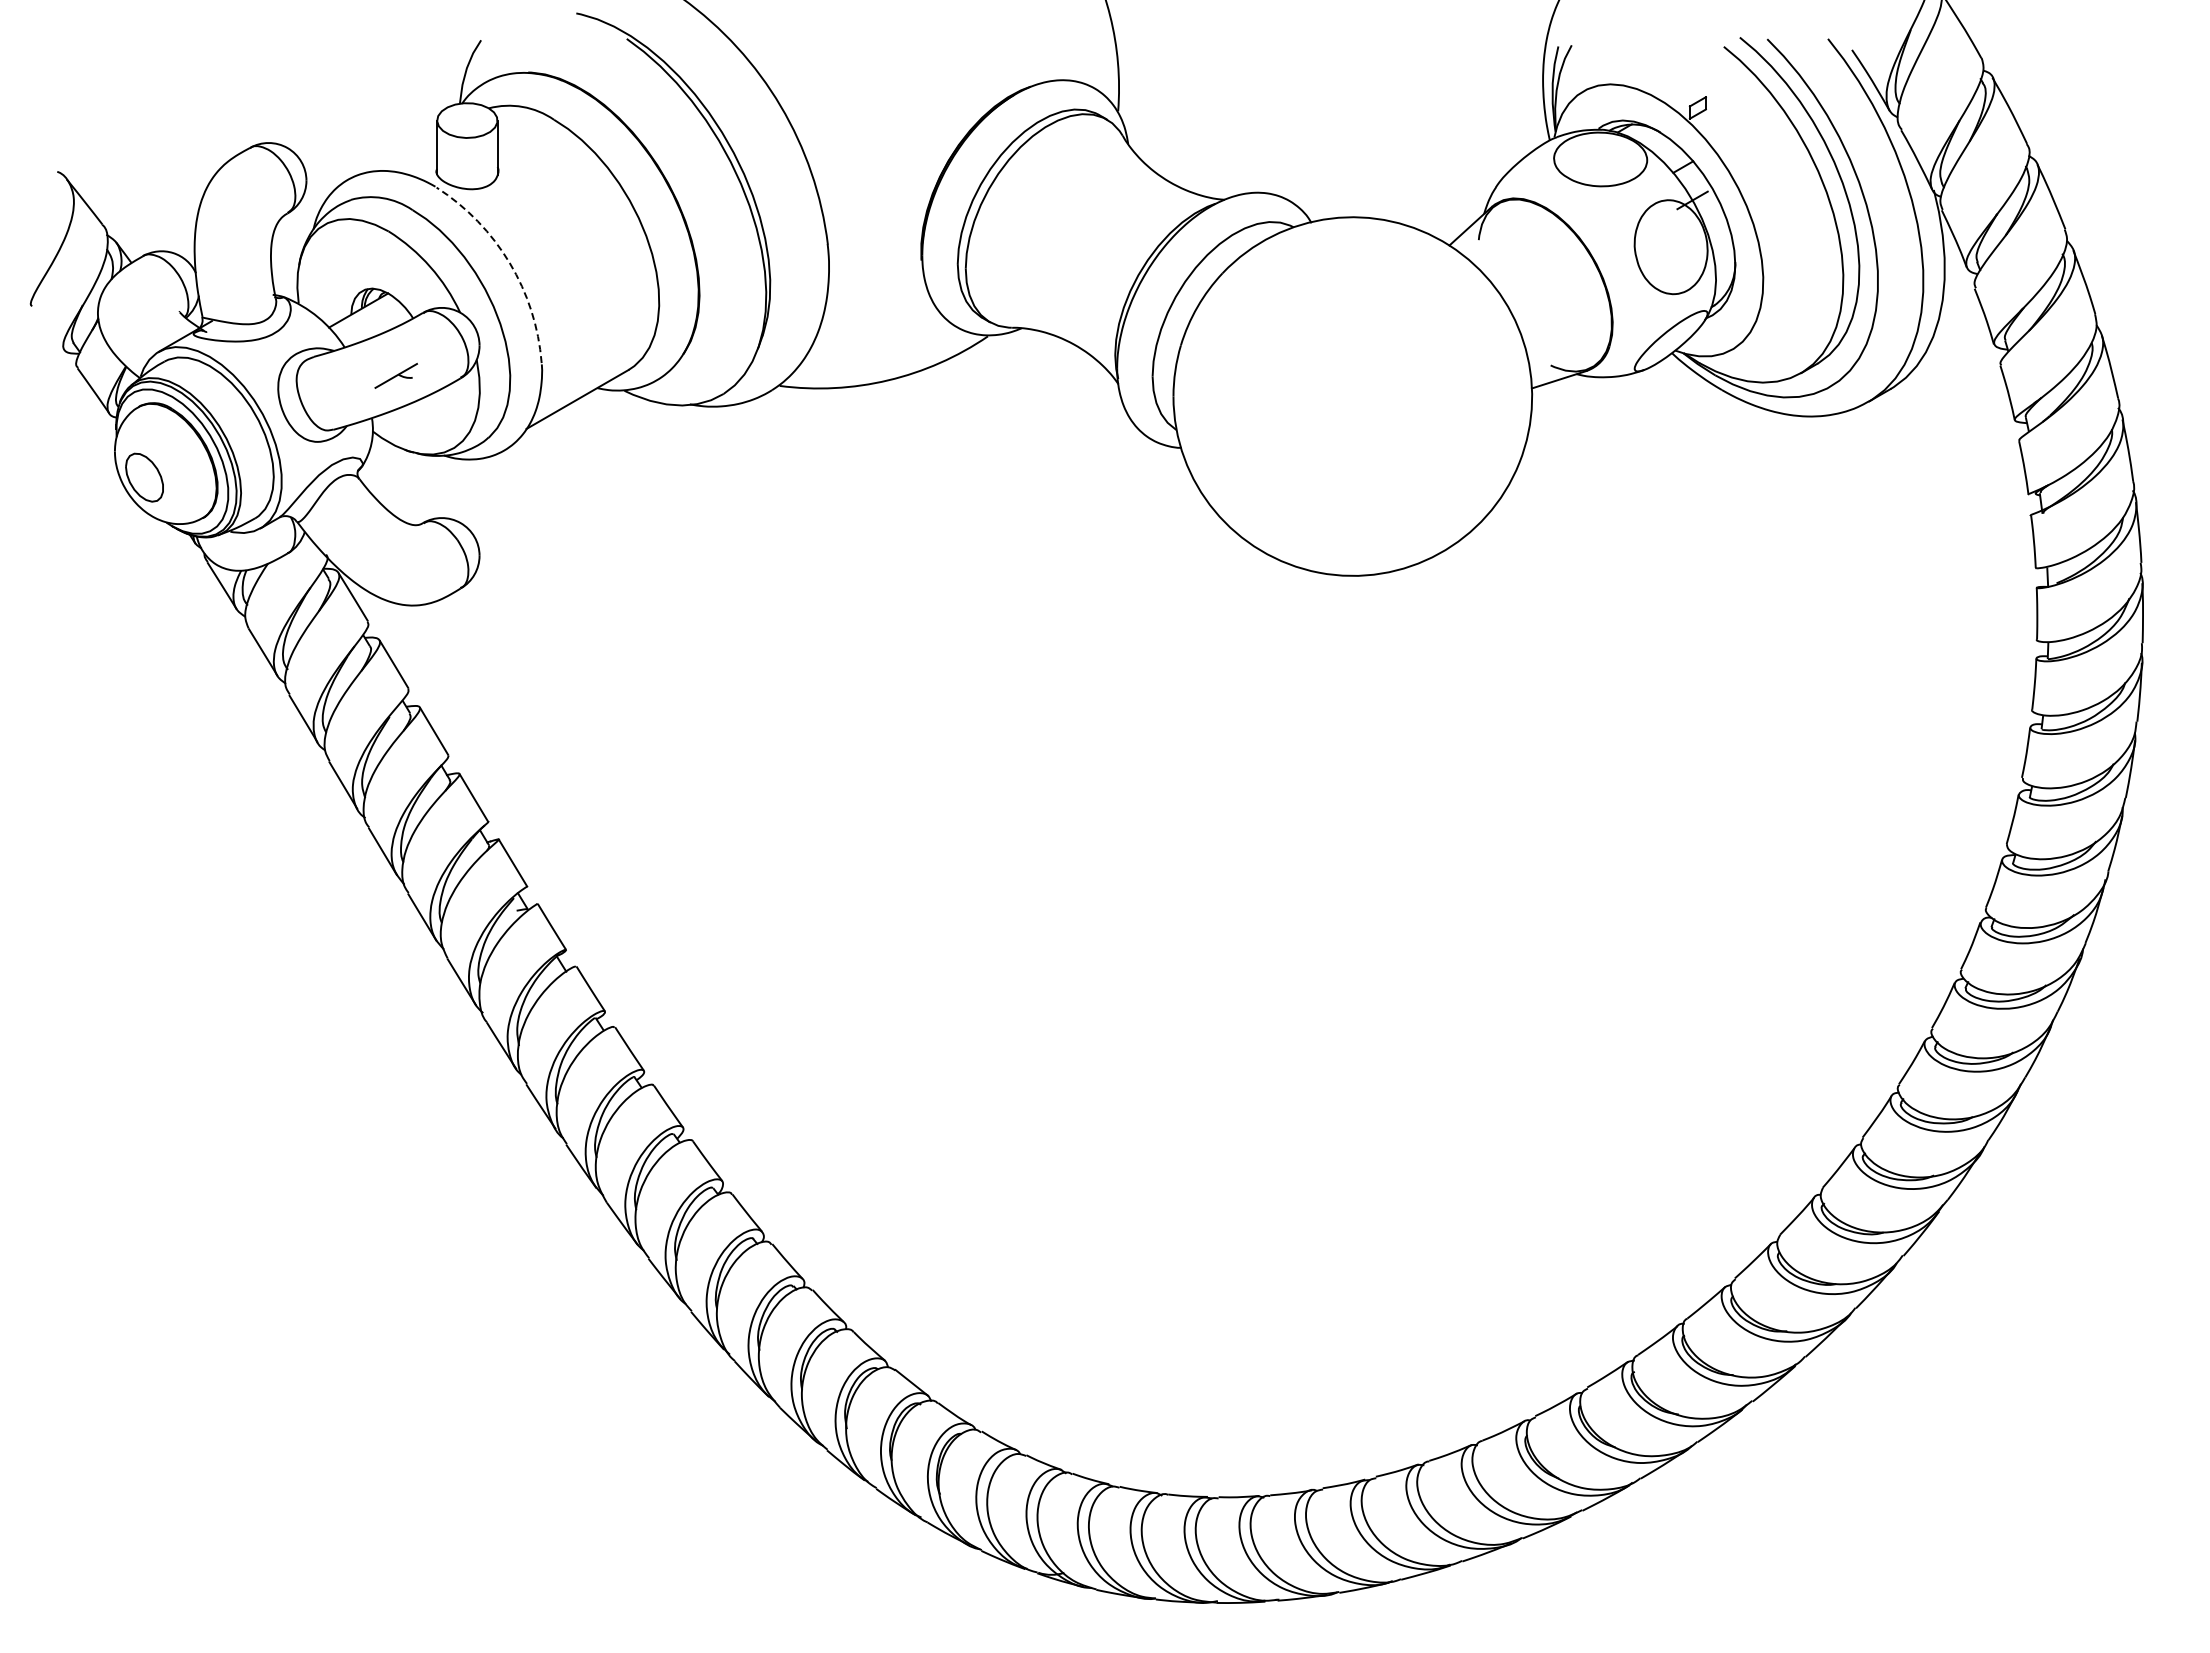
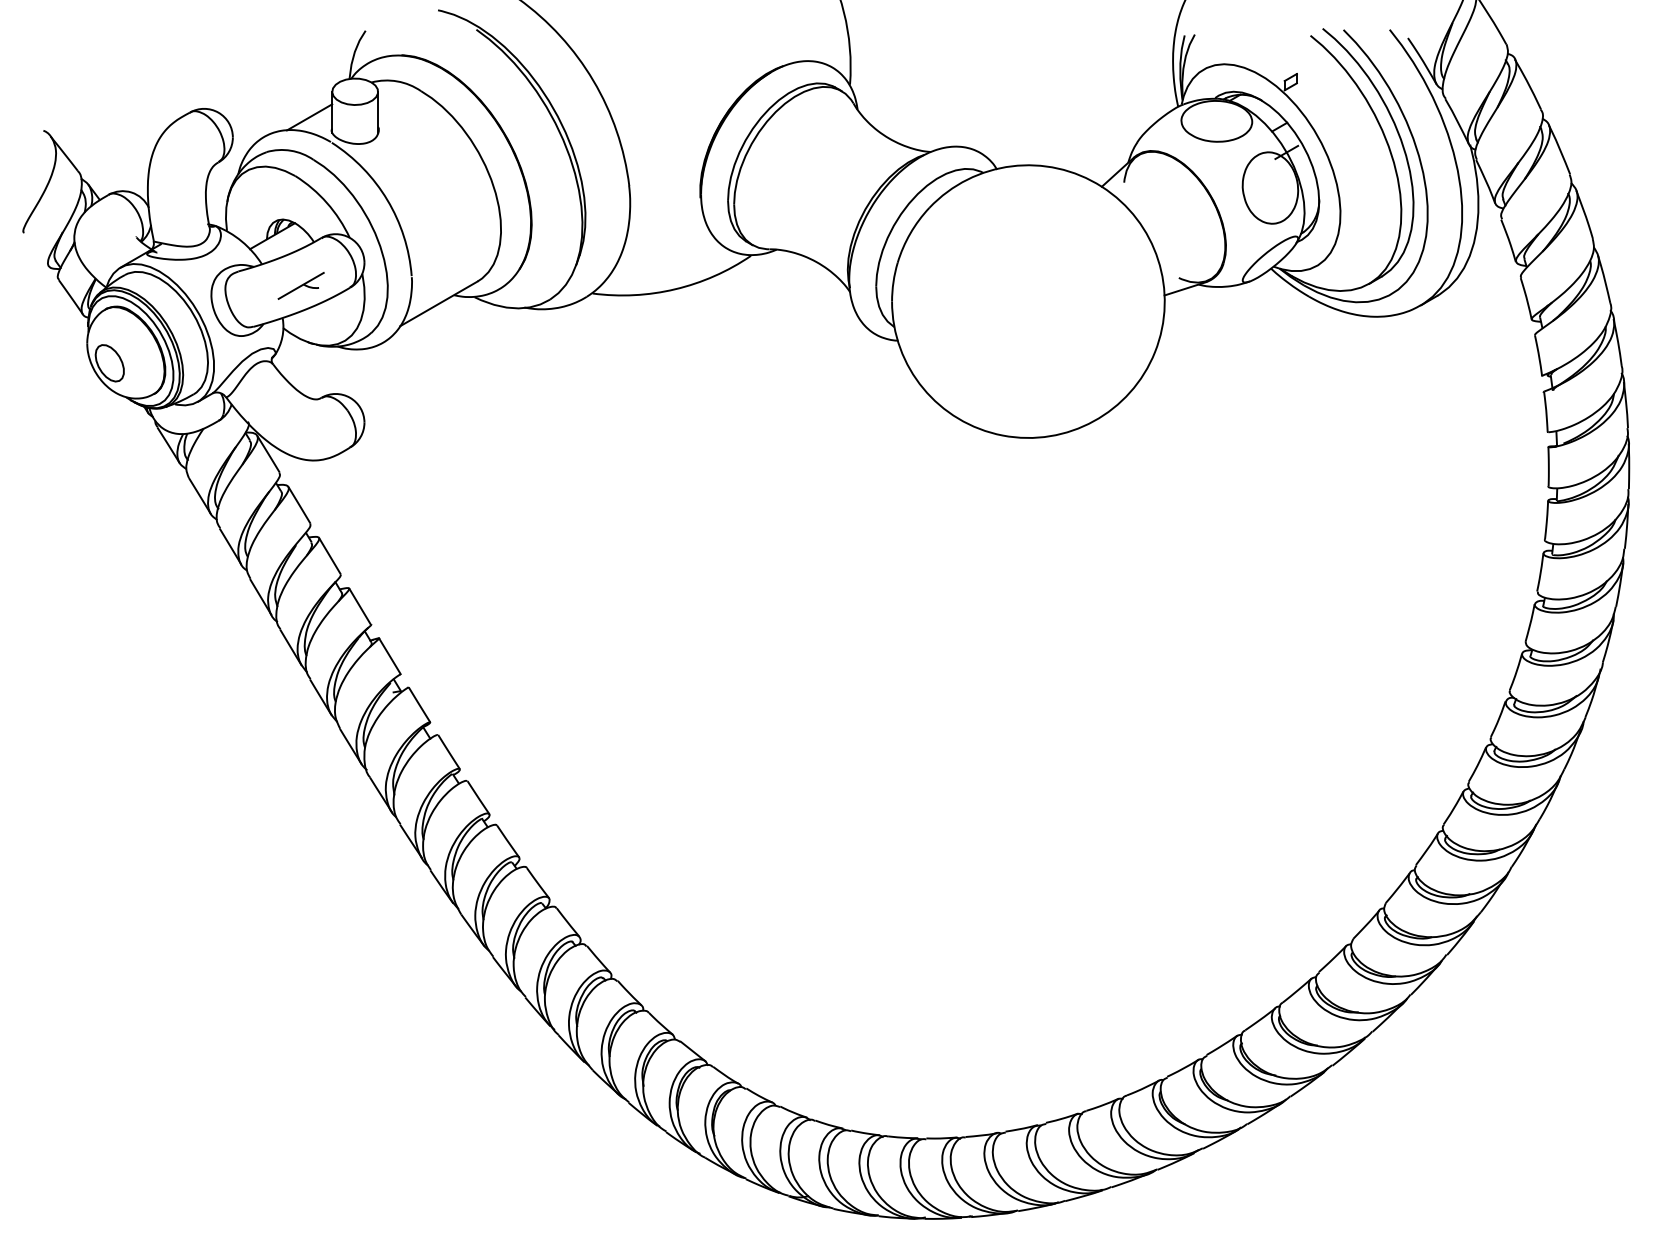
line: (407, 154) -> (309, 117), added
arc: (509, 263) -> (387, 200), dashed -> solid
part: (395, 375) -> (300, 285), size x1.43

